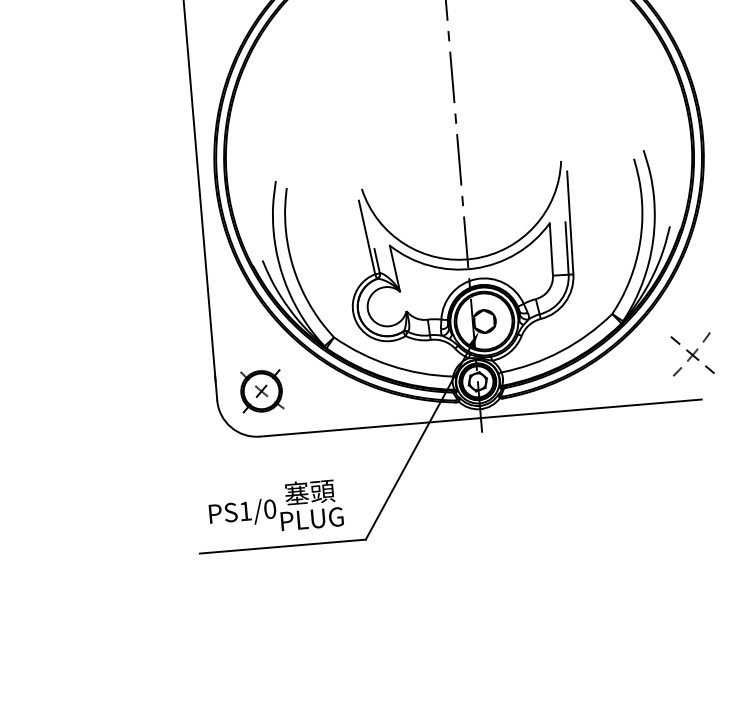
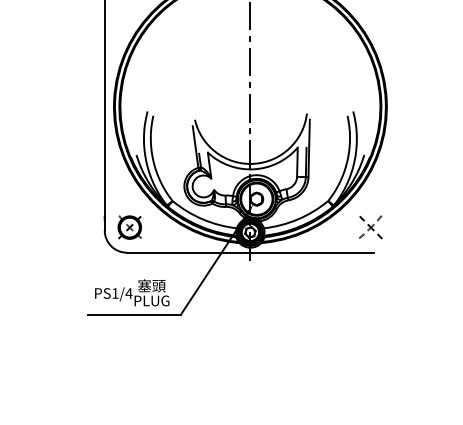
text: (269, 509) -> (128, 293), PS1/0 -> PS1/4

